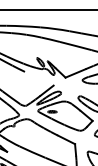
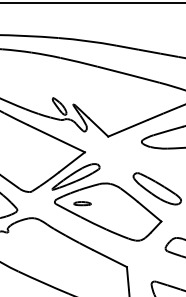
line: (38, 78) -> (55, 138), added

